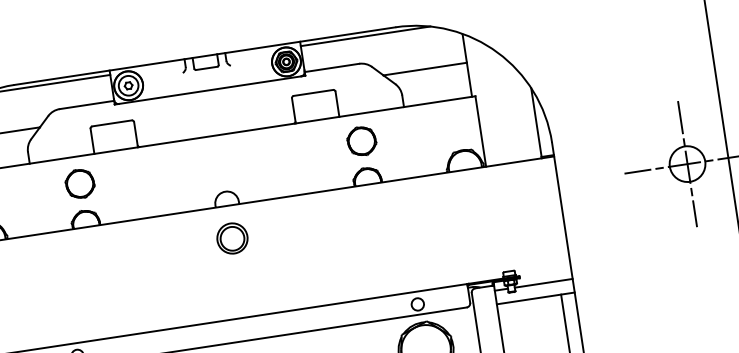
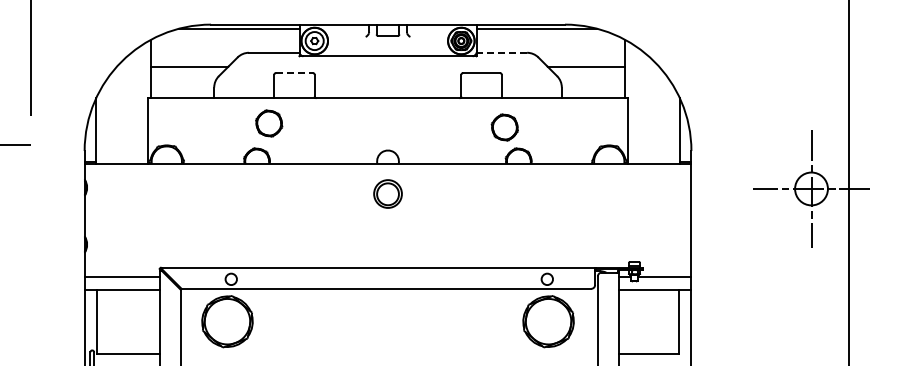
line: (331, 67) -> (501, 52), solid -> dashed
line: (111, 122) -> (294, 72), solid -> dashed
part: (361, 141) -> (504, 127), moved
part: (80, 183) -> (269, 123), moved

